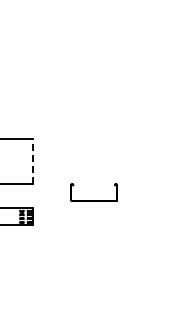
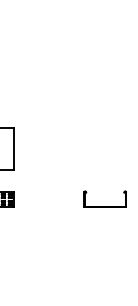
line: (33, 161) -> (13, 148), dashed -> solid
part: (93, 200) -> (104, 206), moved

